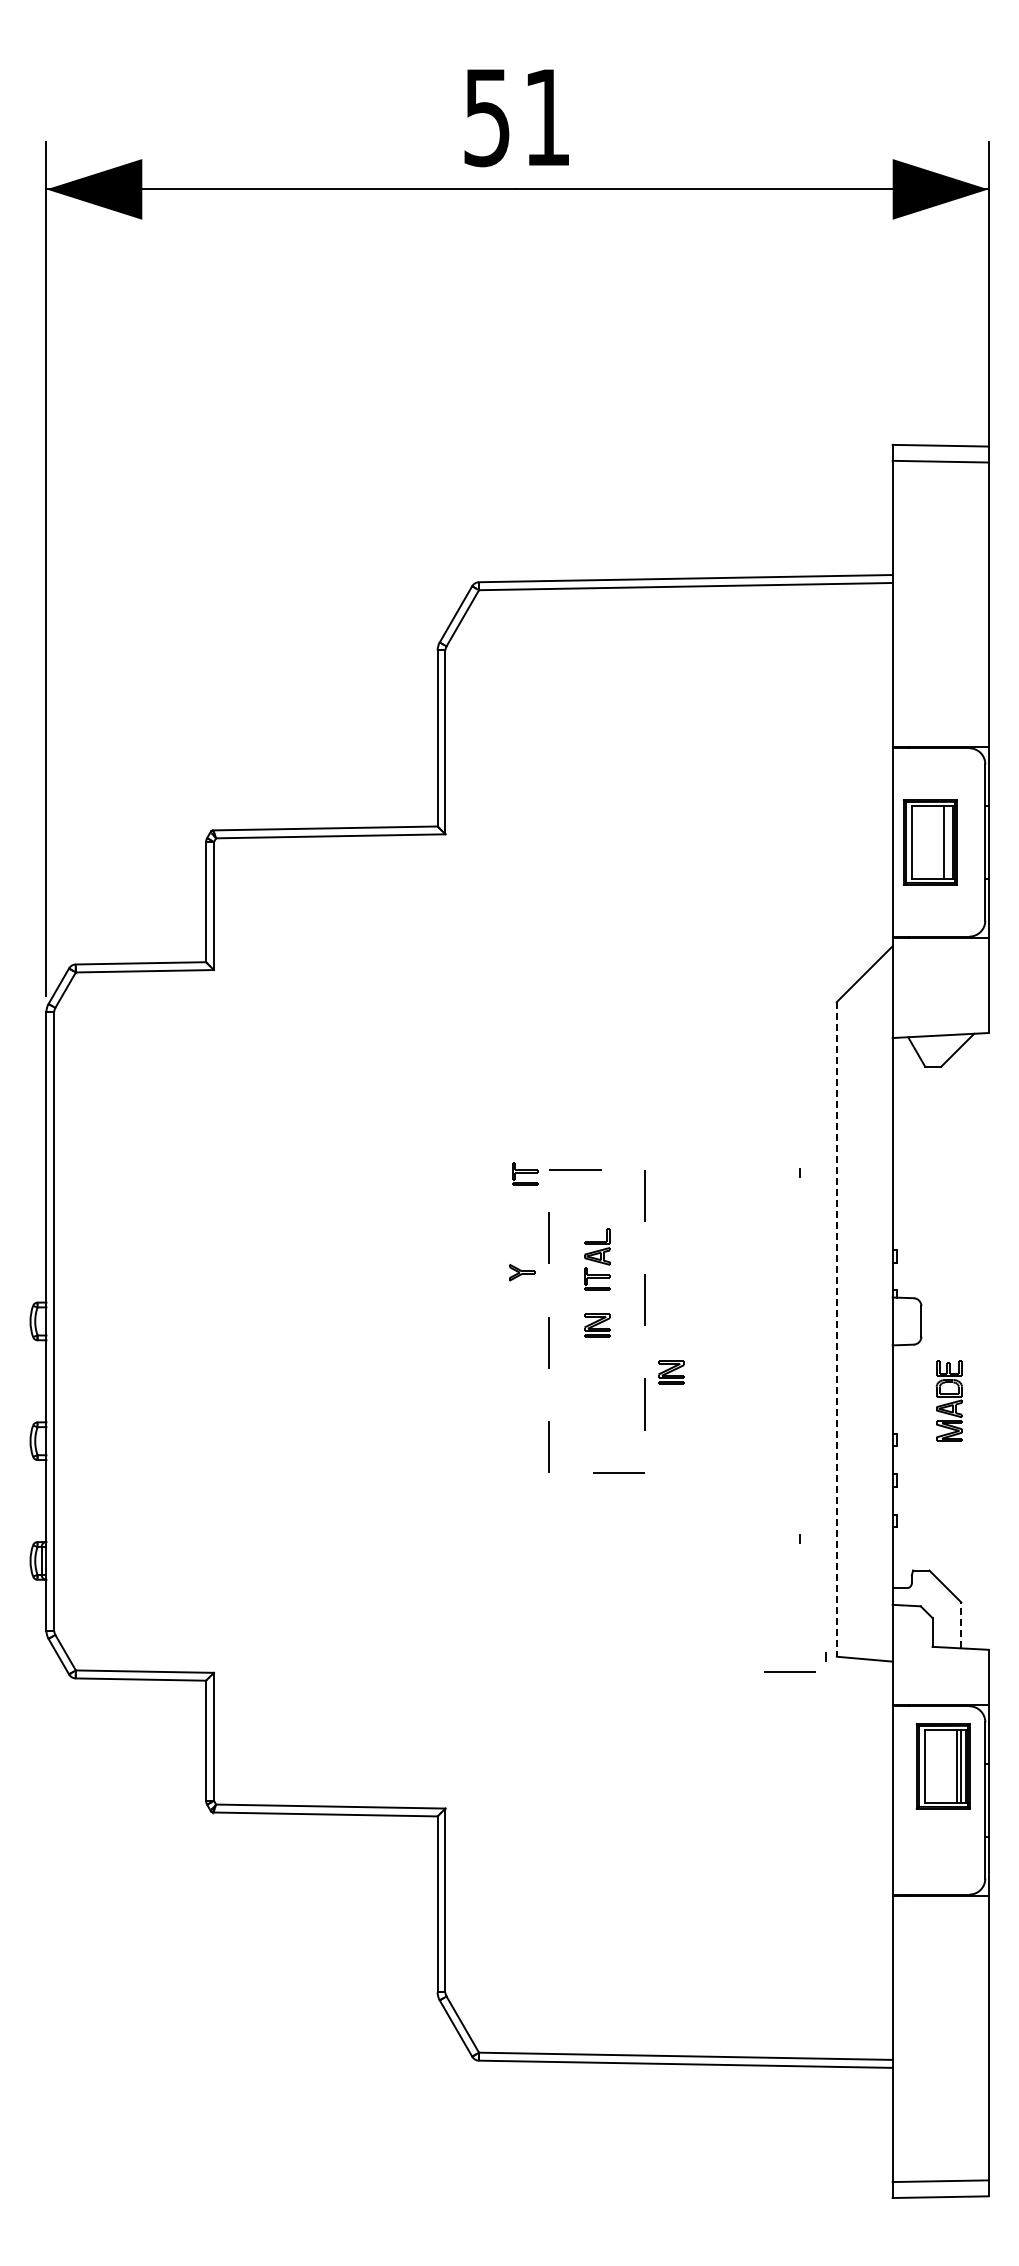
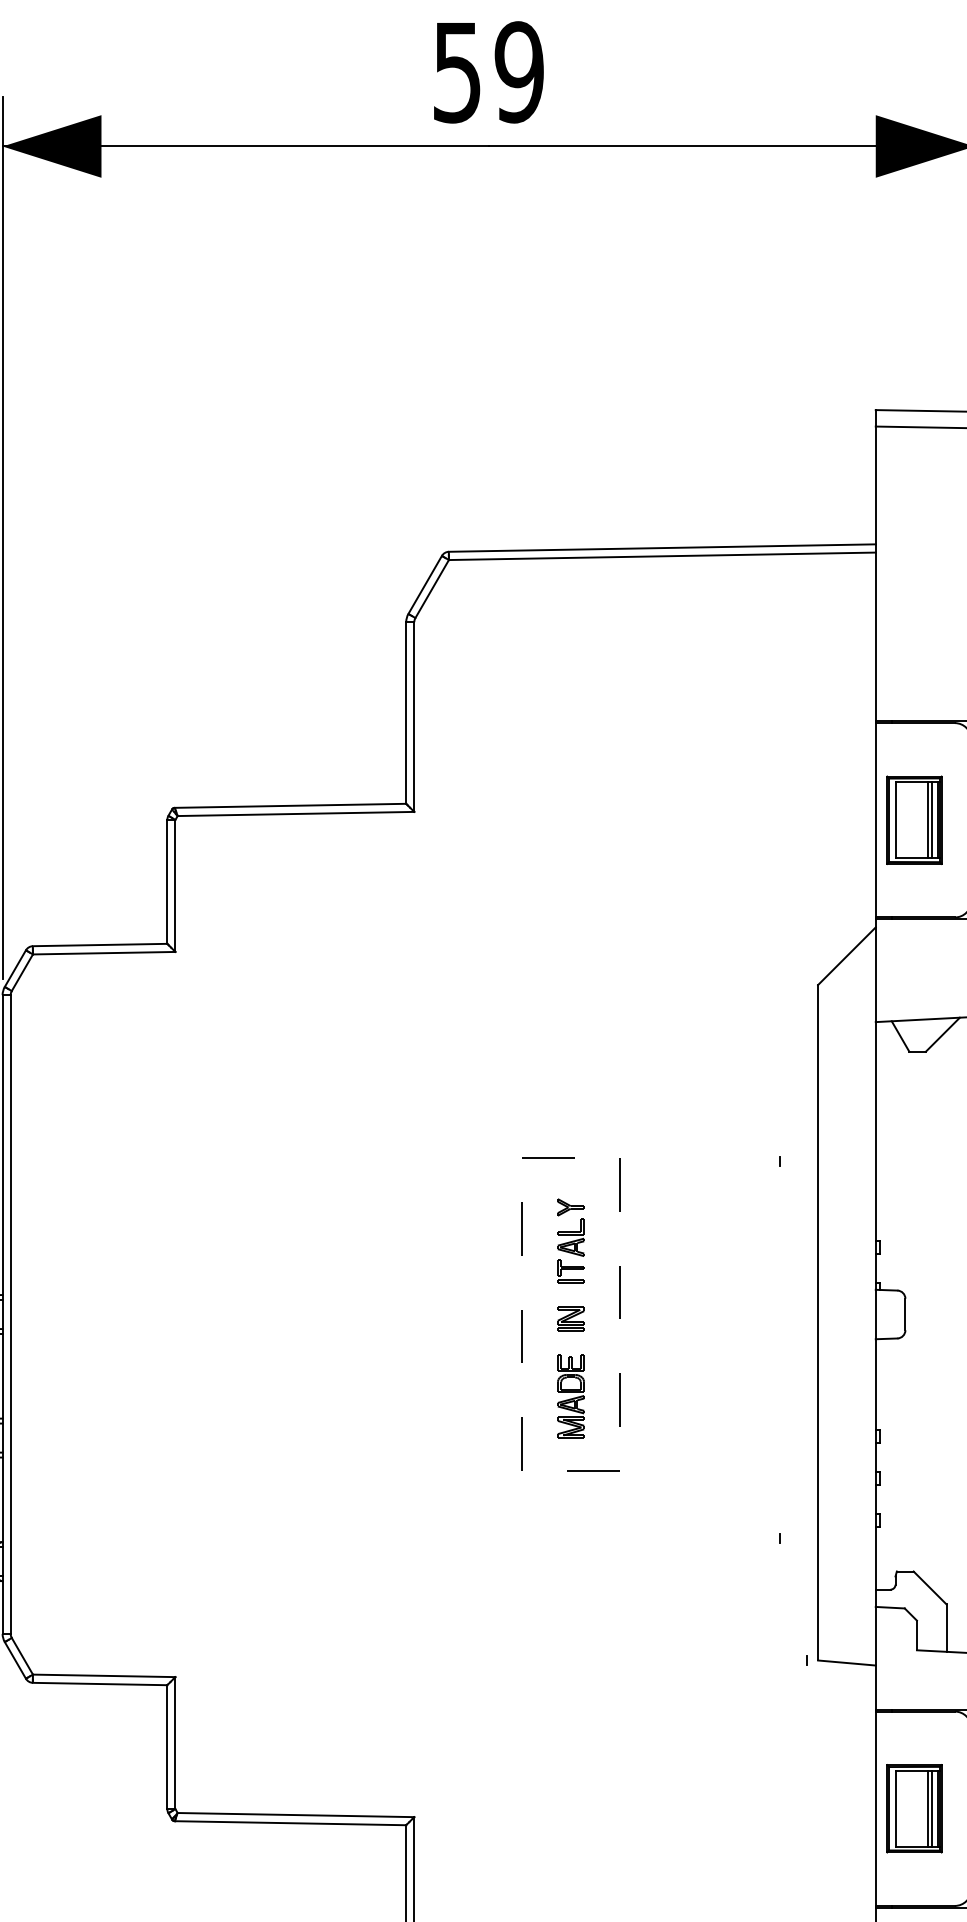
text: (546, 117) -> (518, 72), 51 -> 59
line: (947, 842) -> (932, 820), added
part: (525, 1173) -> (496, 1161), removed
part: (522, 1272) -> (571, 1207), moved
line: (836, 1329) -> (817, 1322), dashed -> solid
part: (671, 1372) -> (647, 1367), removed
part: (948, 1400) -> (570, 1396), moved
line: (961, 1625) -> (946, 1628), dashed -> solid
line: (789, 1671) -> (769, 1675), removed
part: (942, 1766) -> (913, 1808), moved

